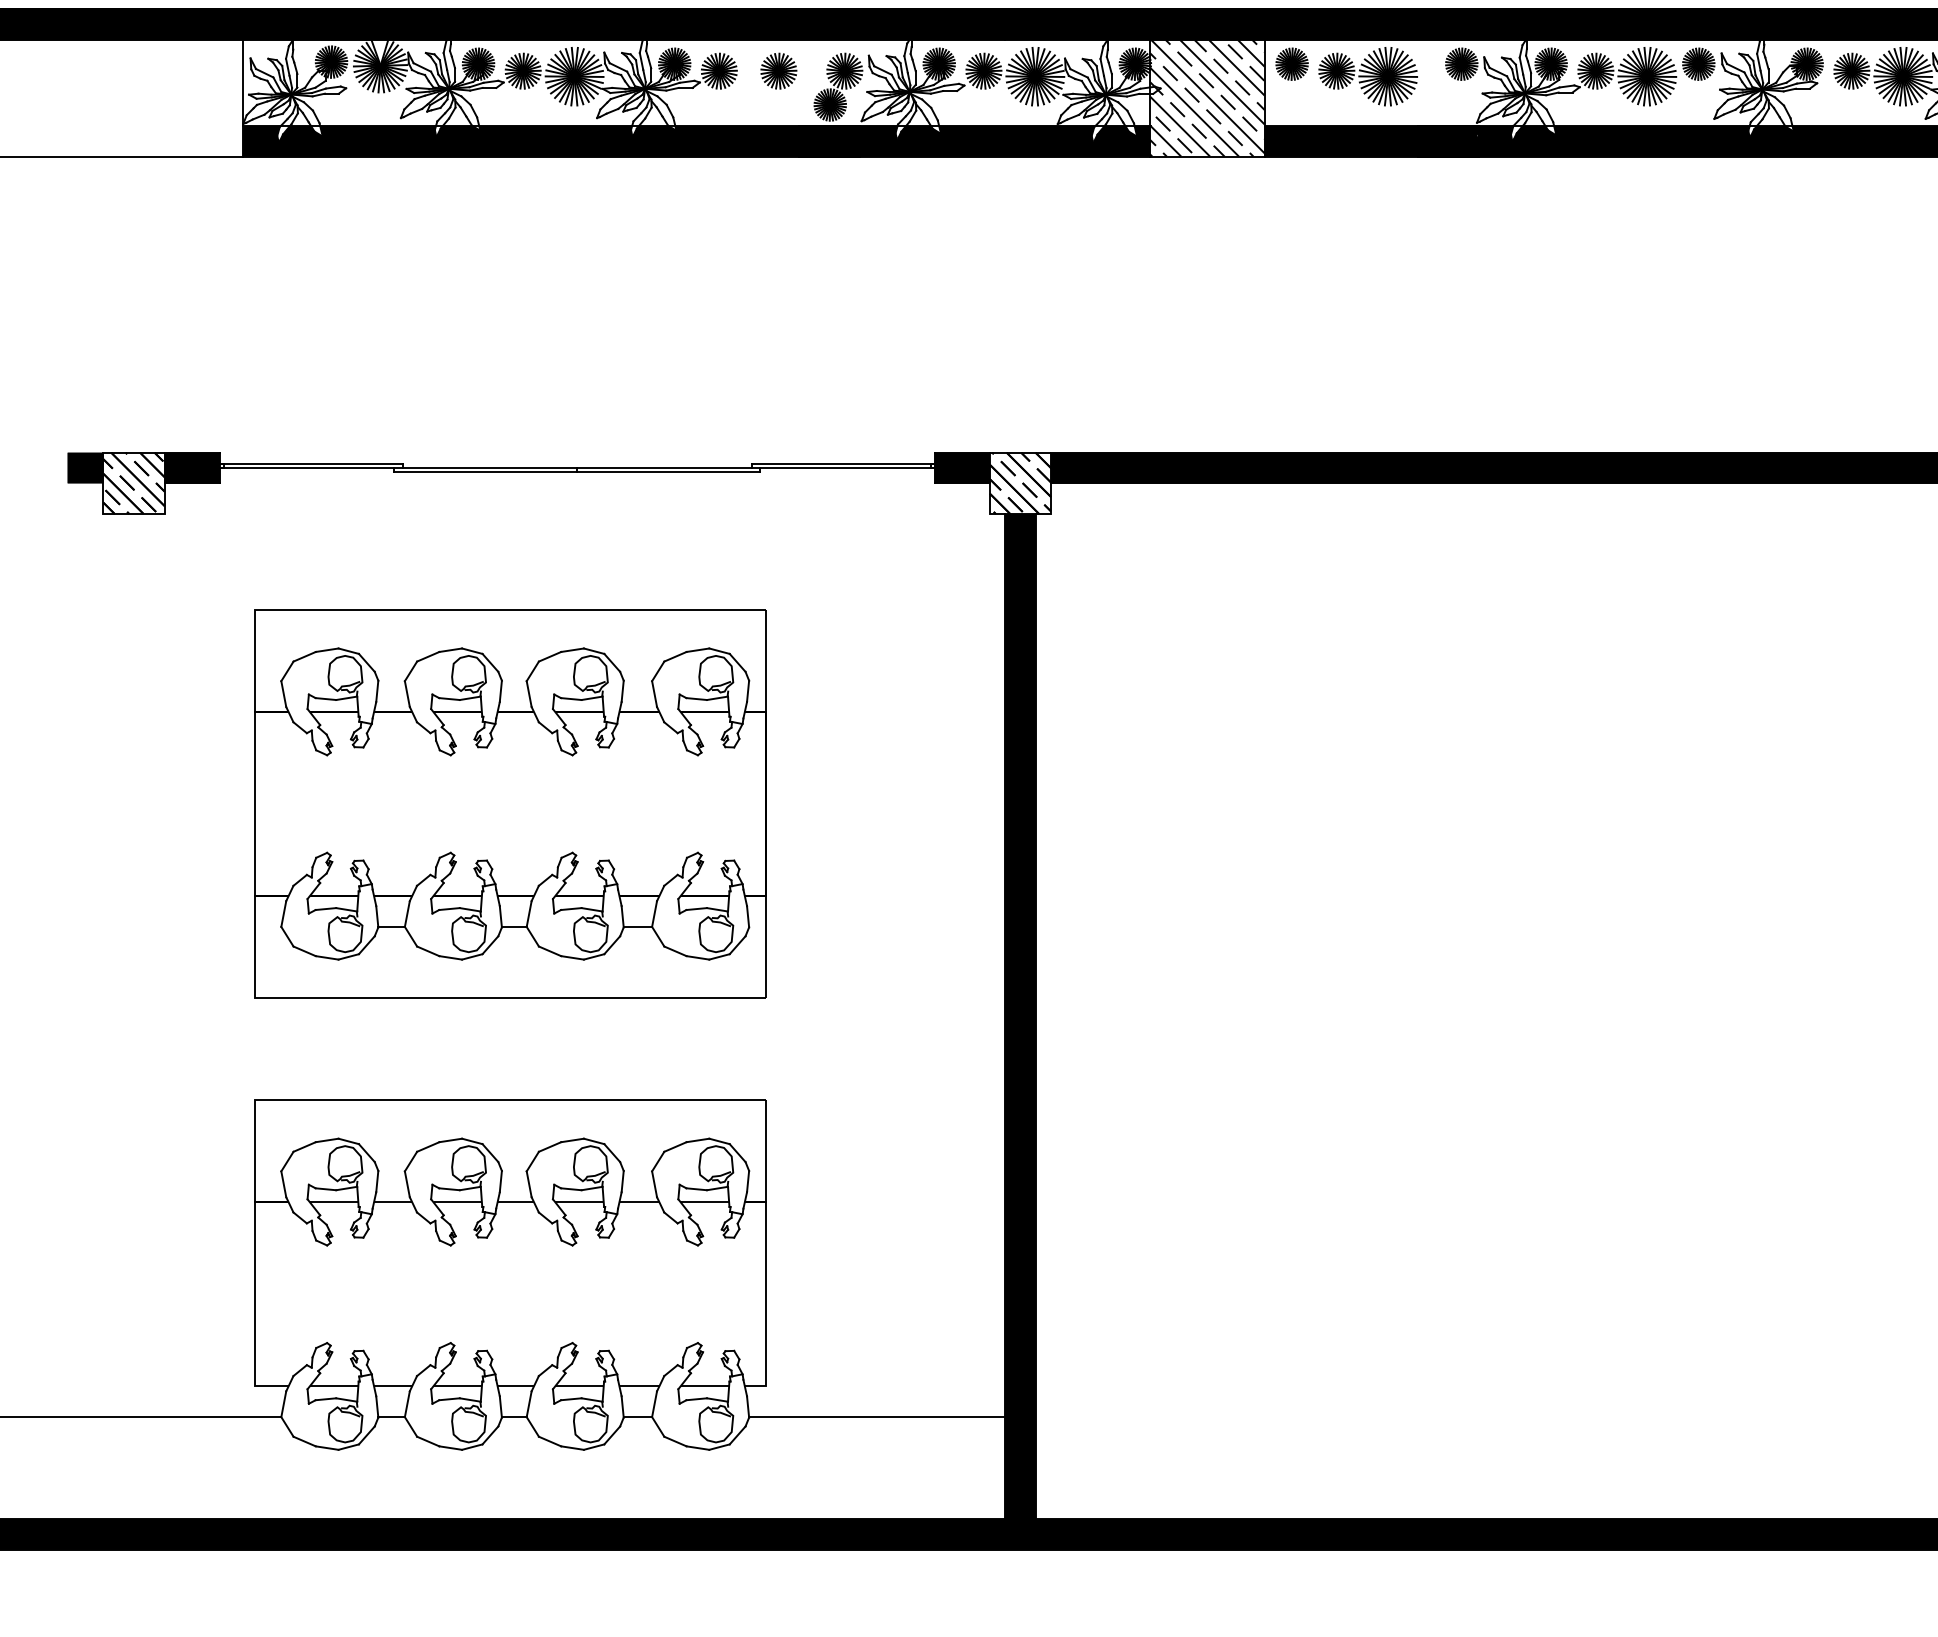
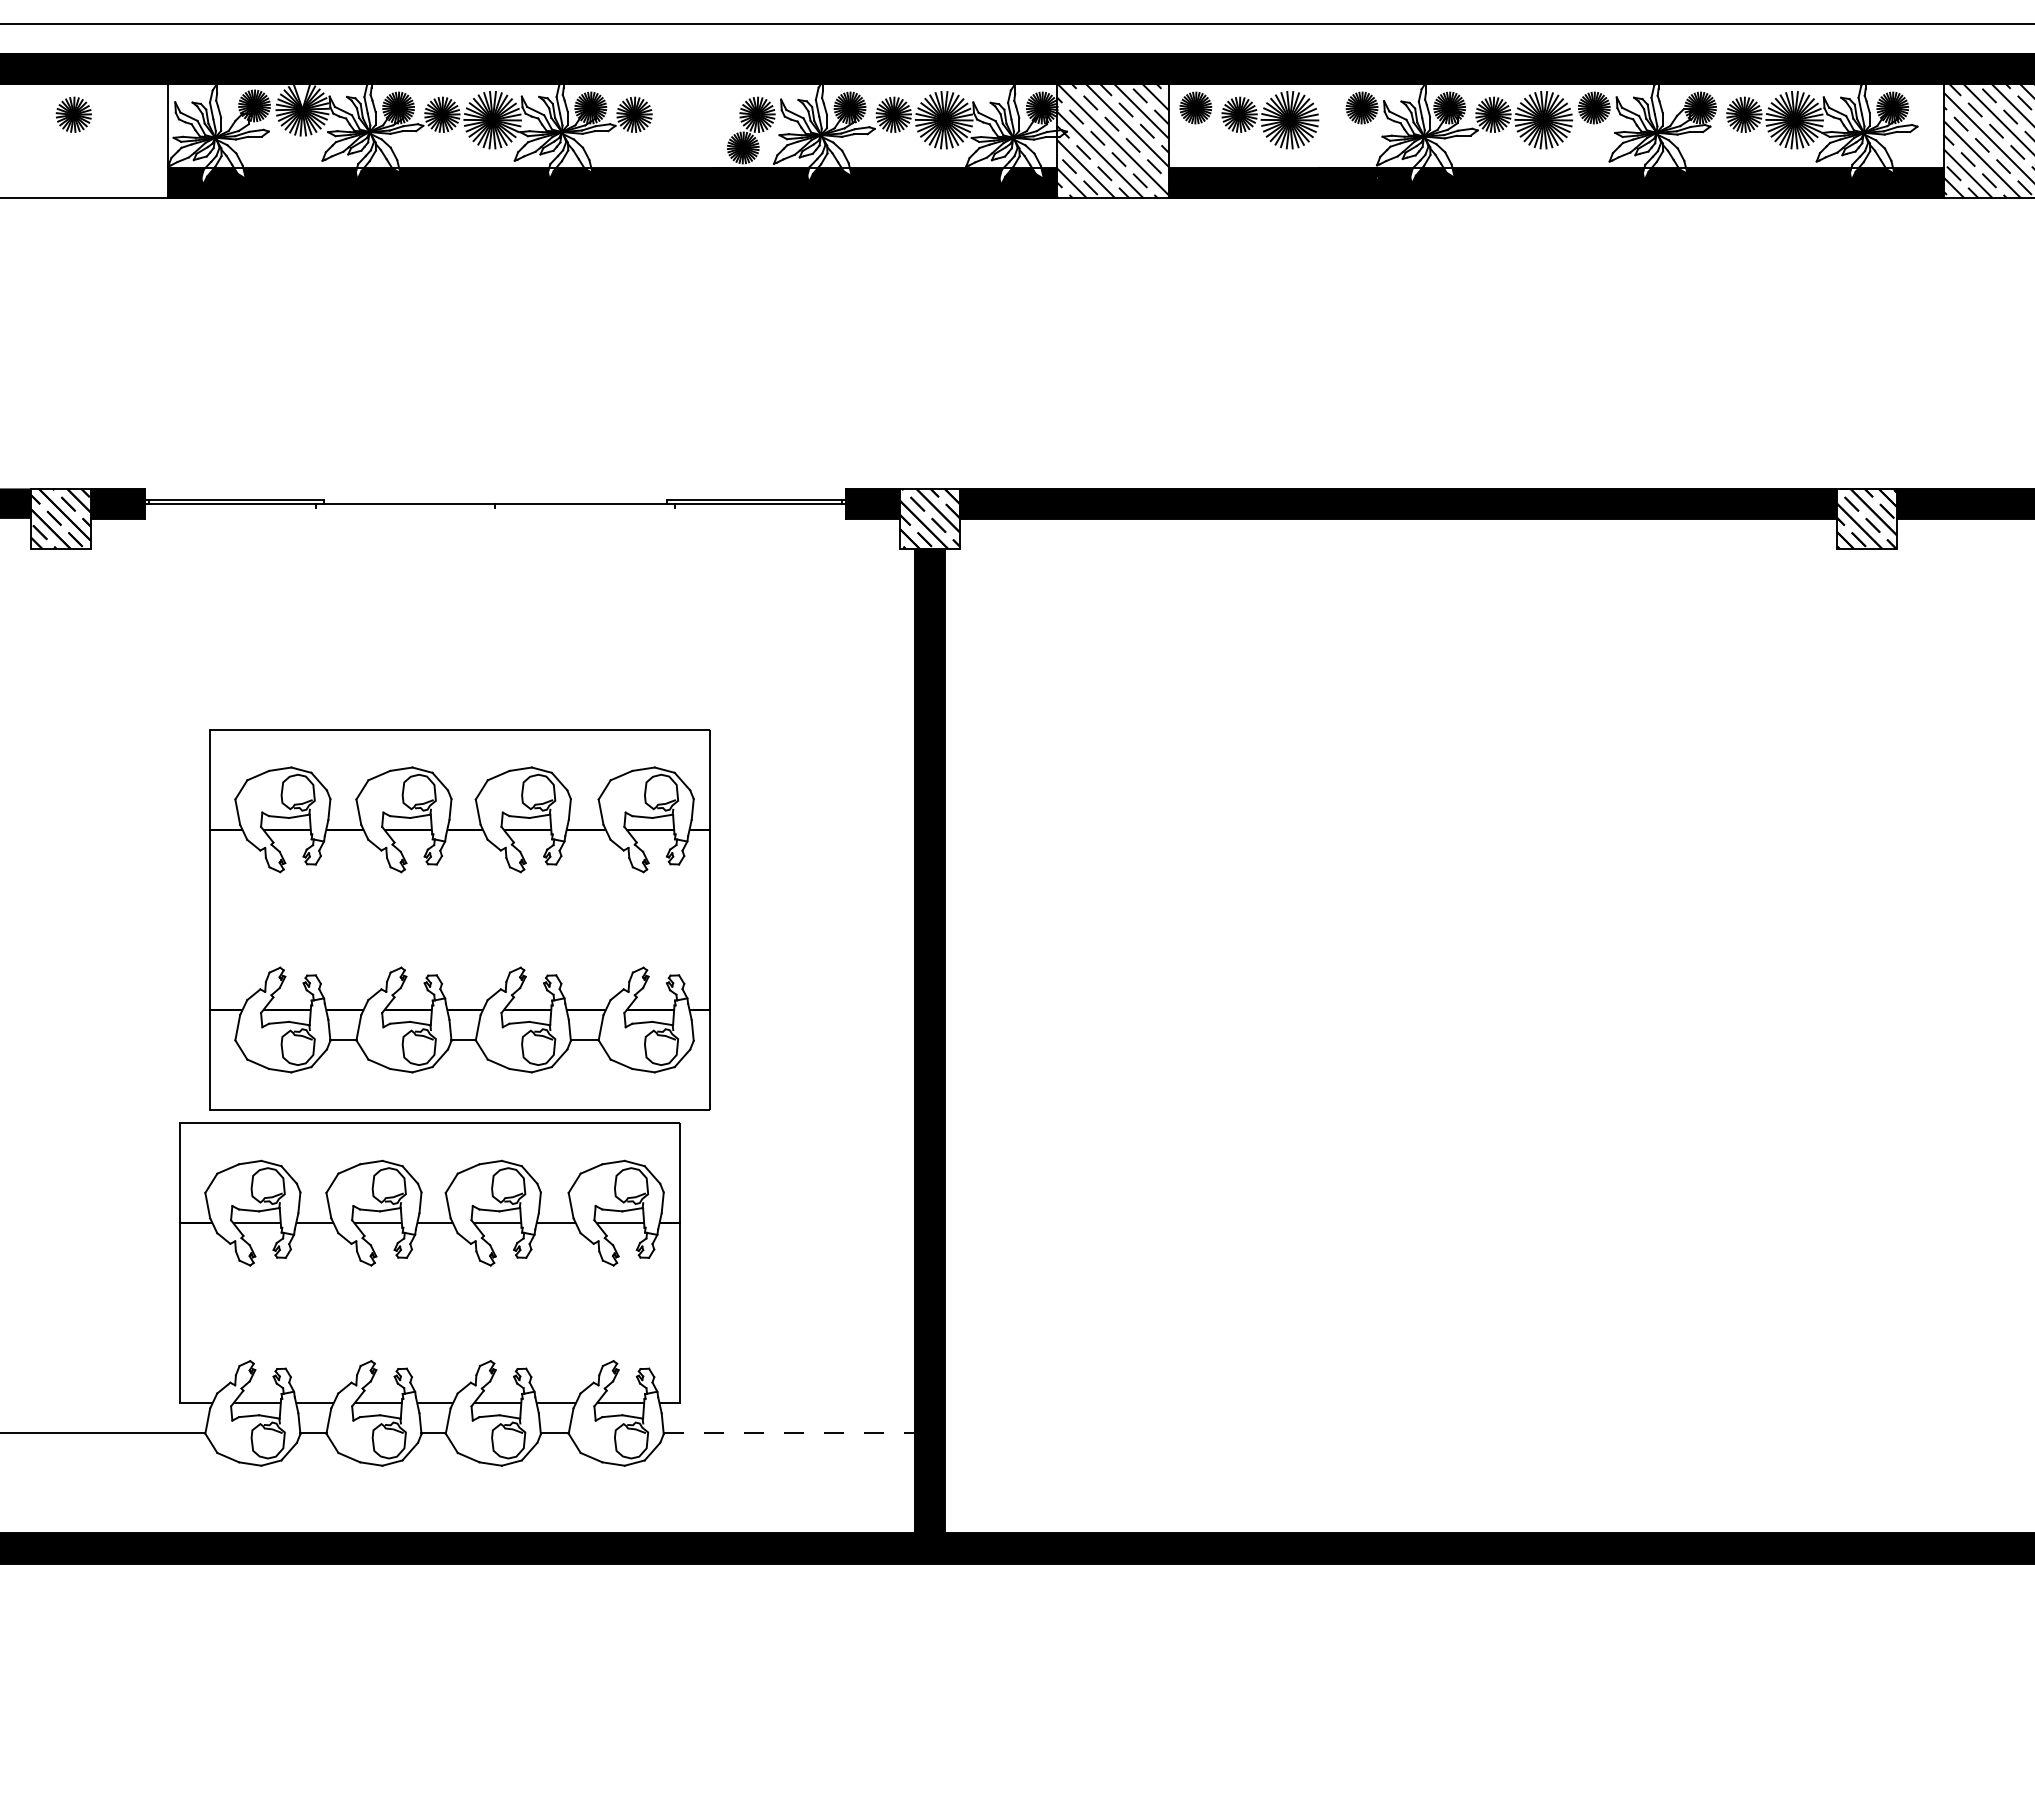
part: (778, 70) -> (73, 114), moved
line: (577, 471) -> (495, 507), removed
part: (510, 803) -> (459, 919), moved
line: (877, 1416) -> (789, 1433), solid -> dashed

